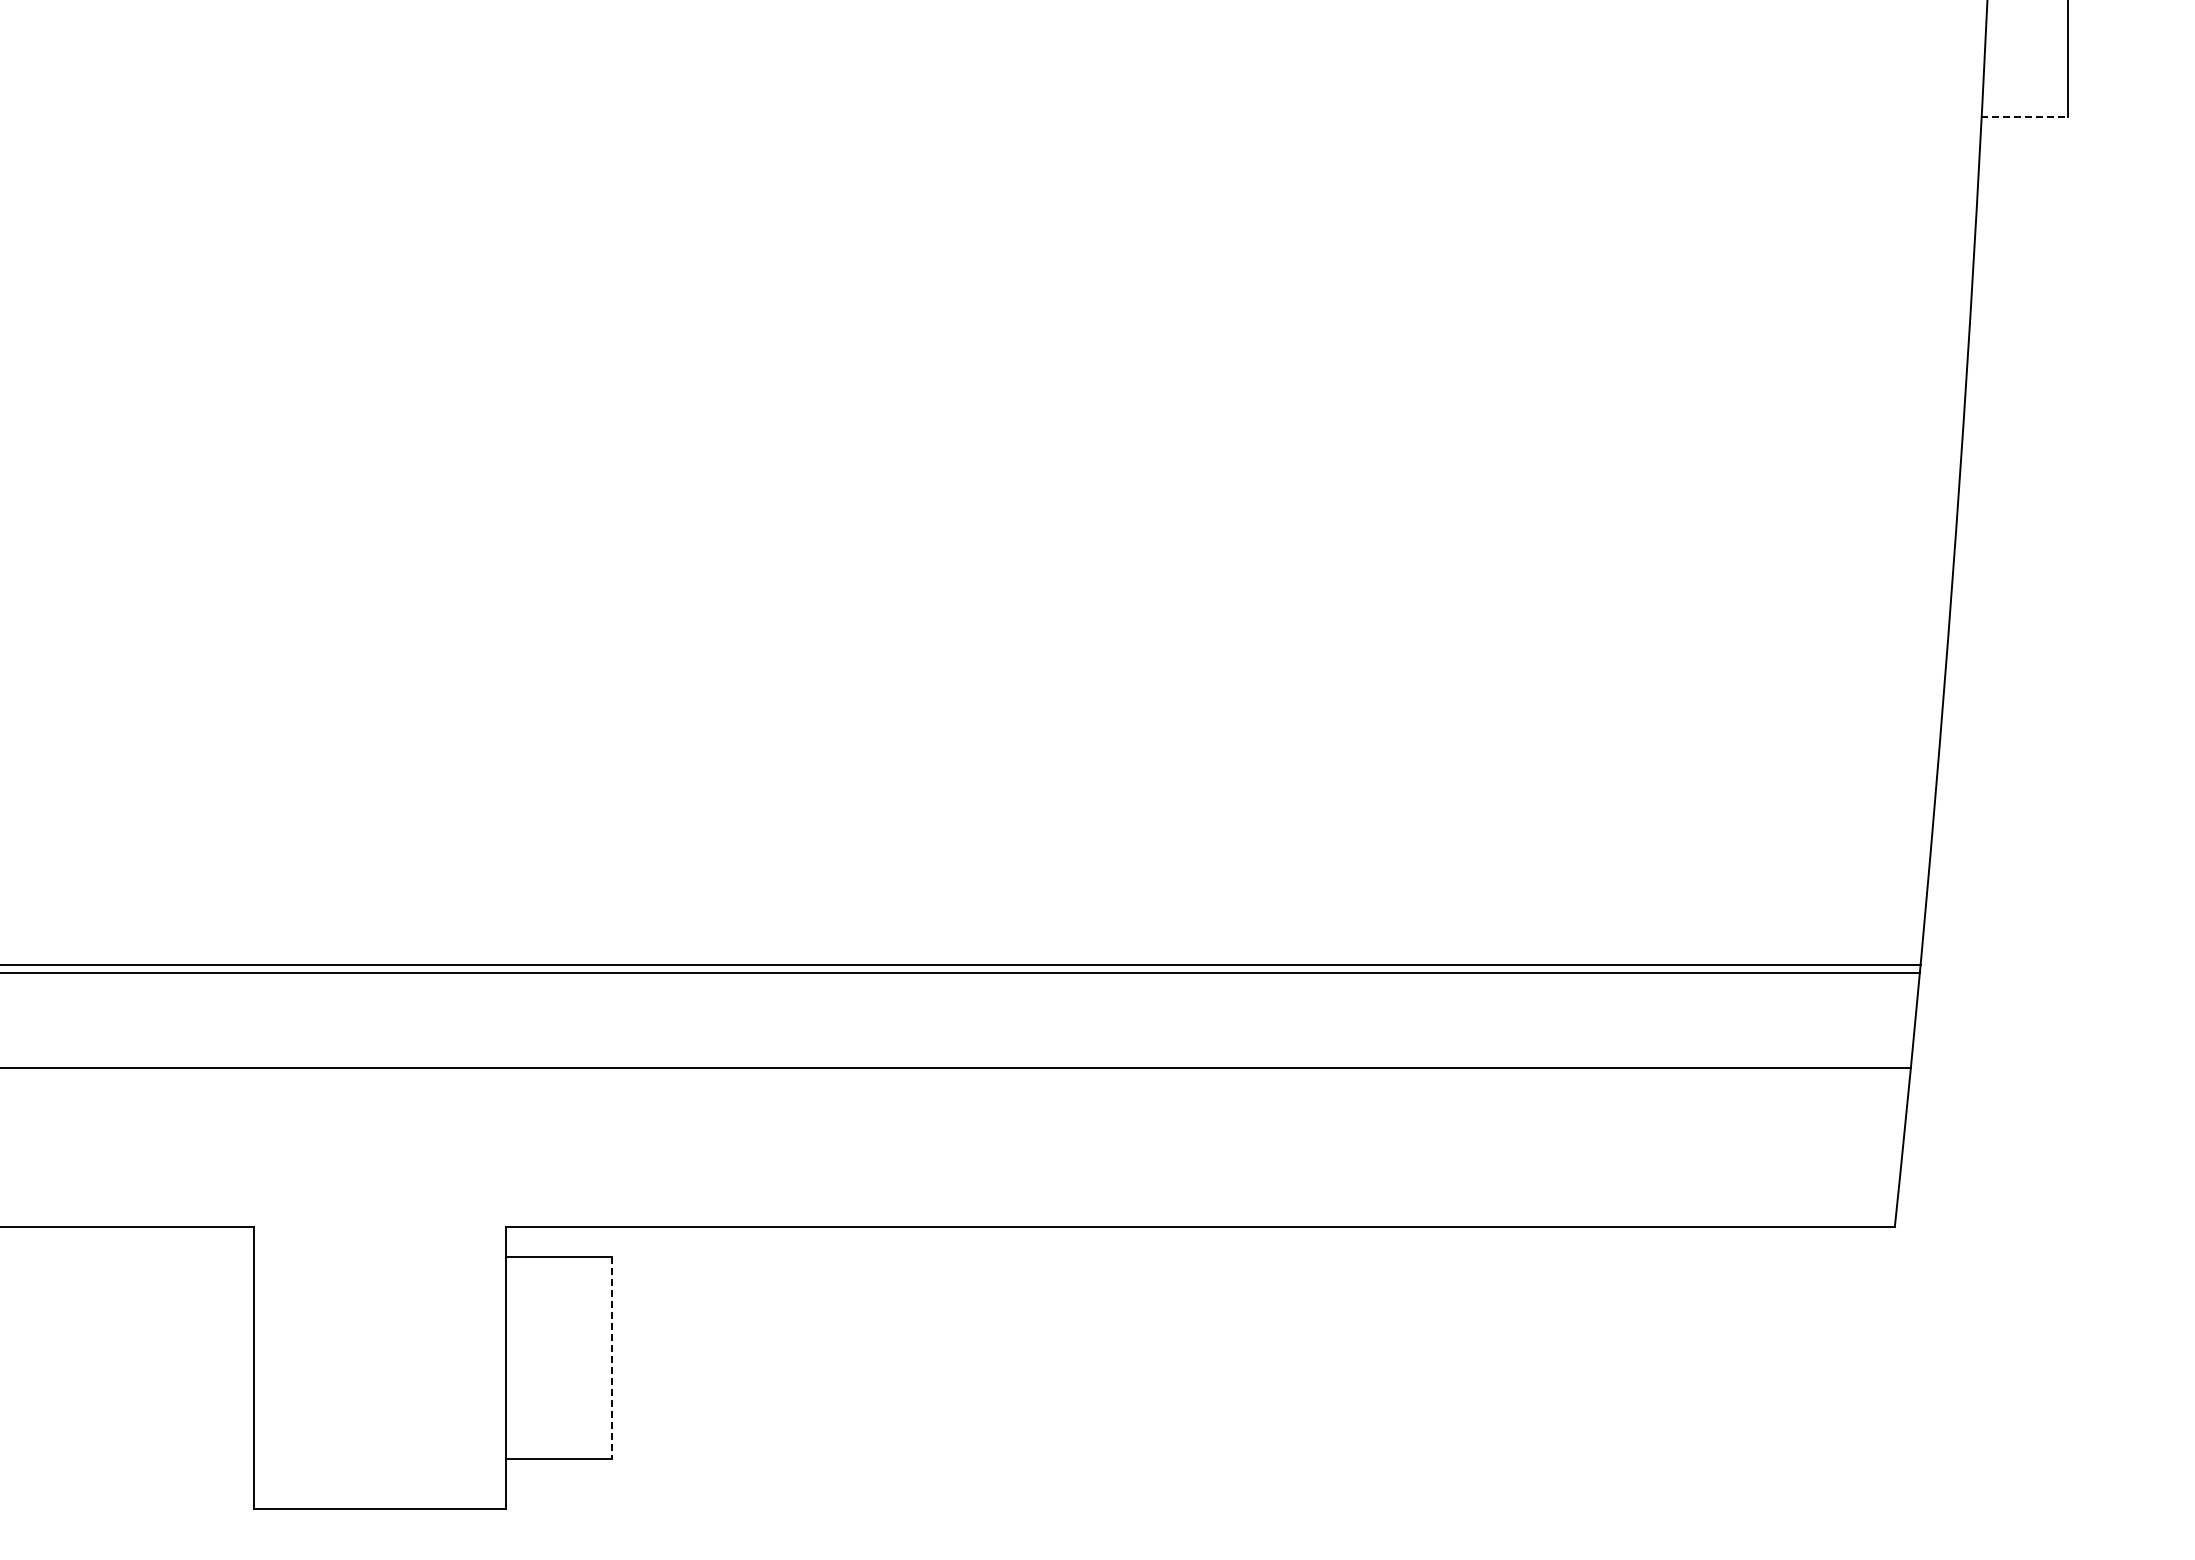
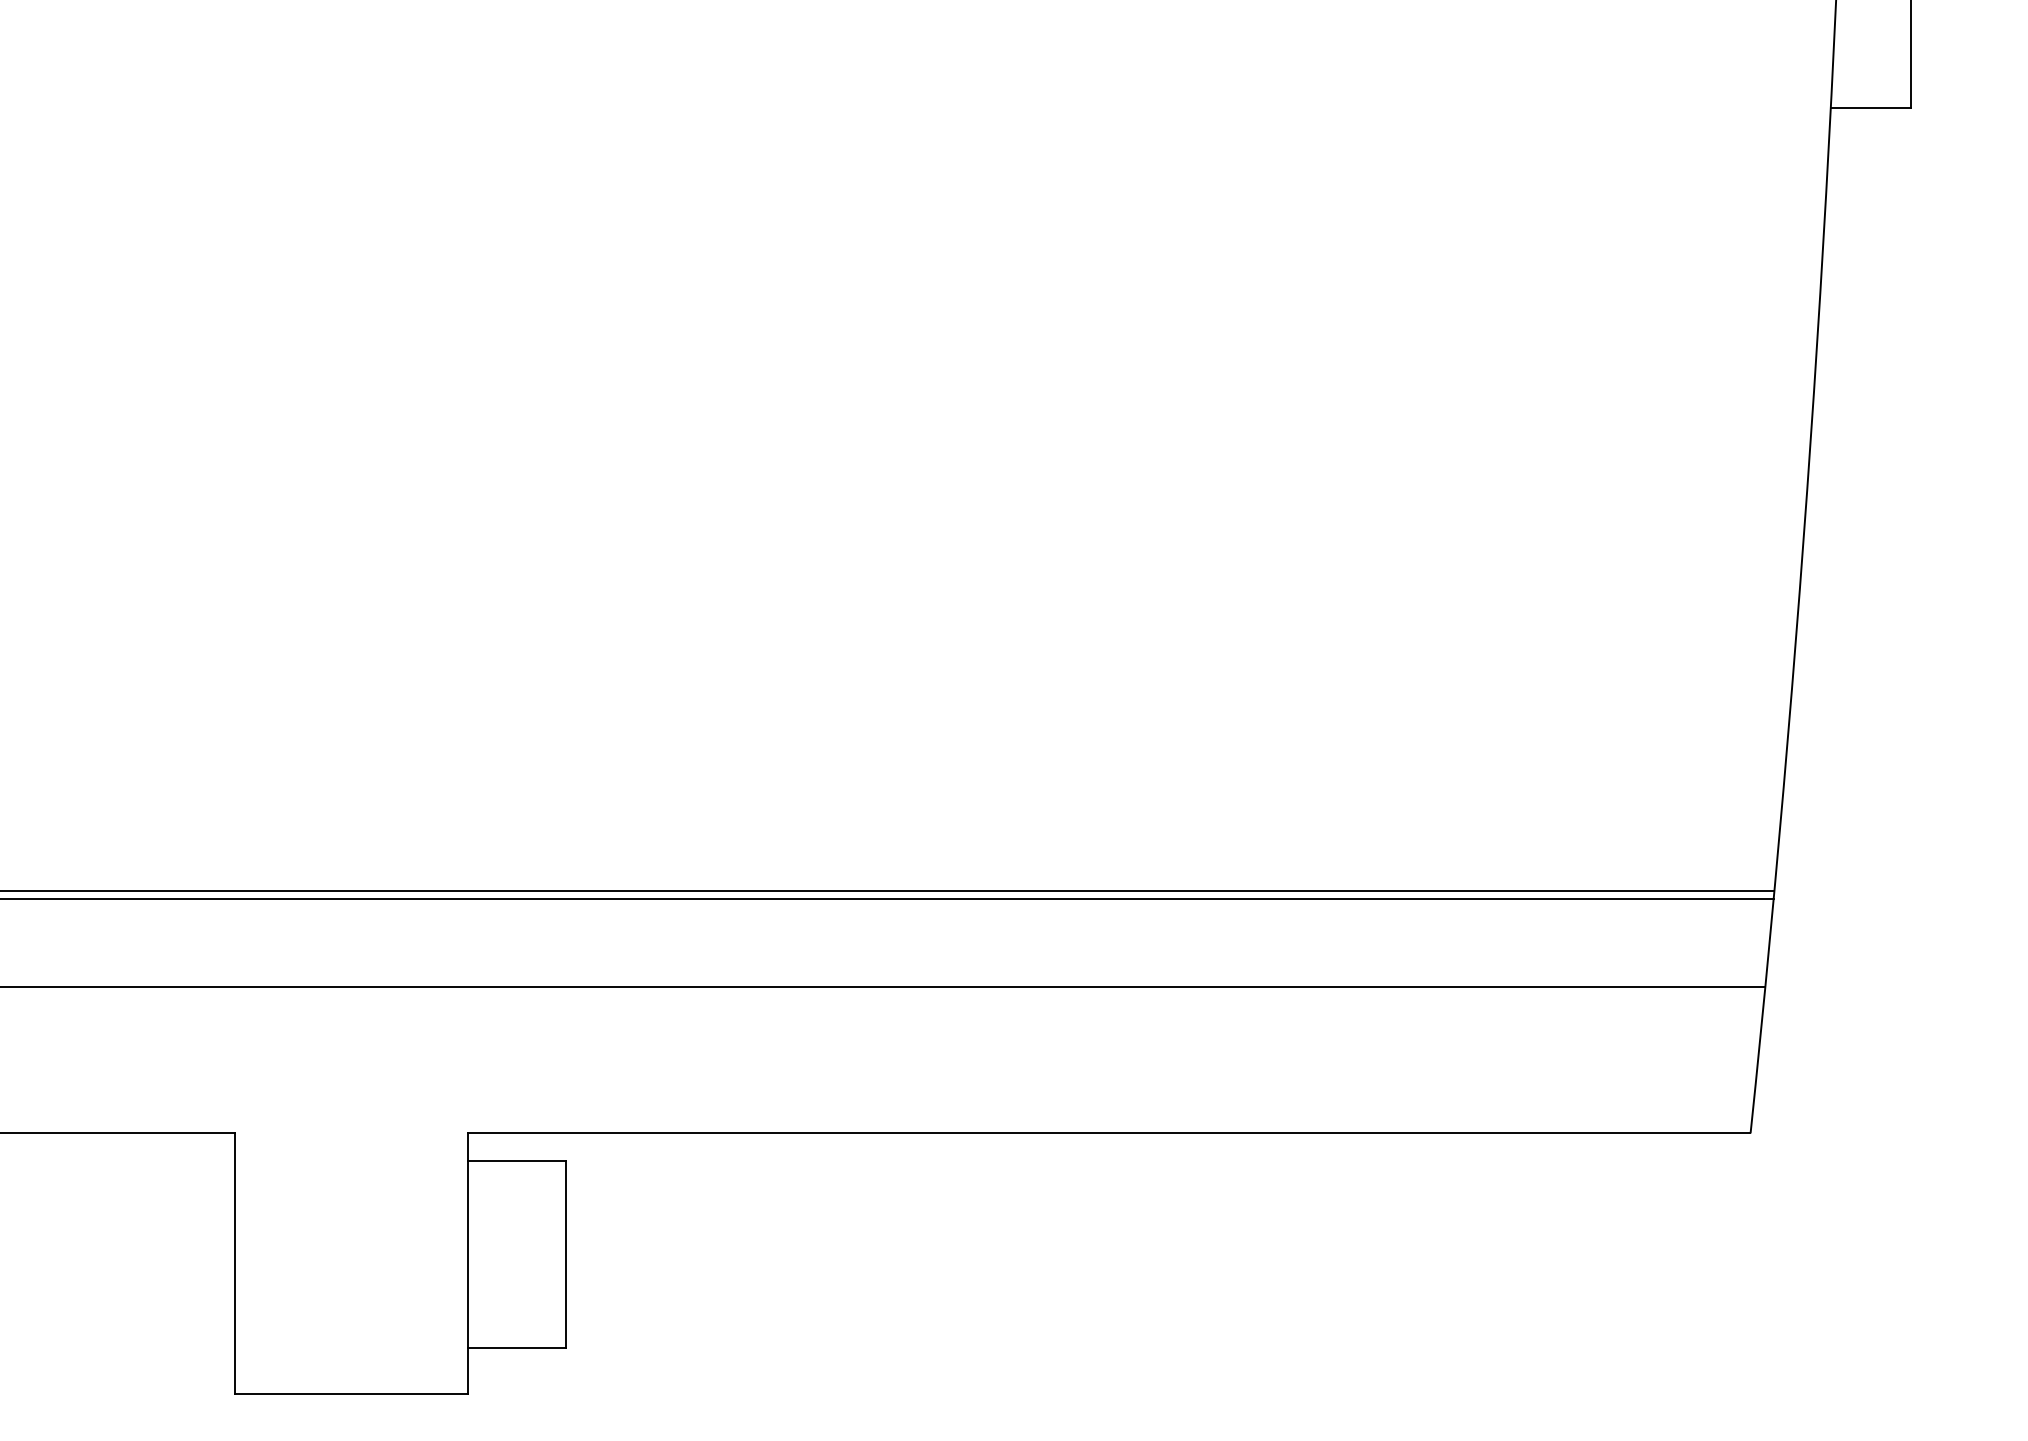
line: (2025, 116) -> (1871, 107), dashed -> solid
line: (612, 1358) -> (565, 1254), dashed -> solid

